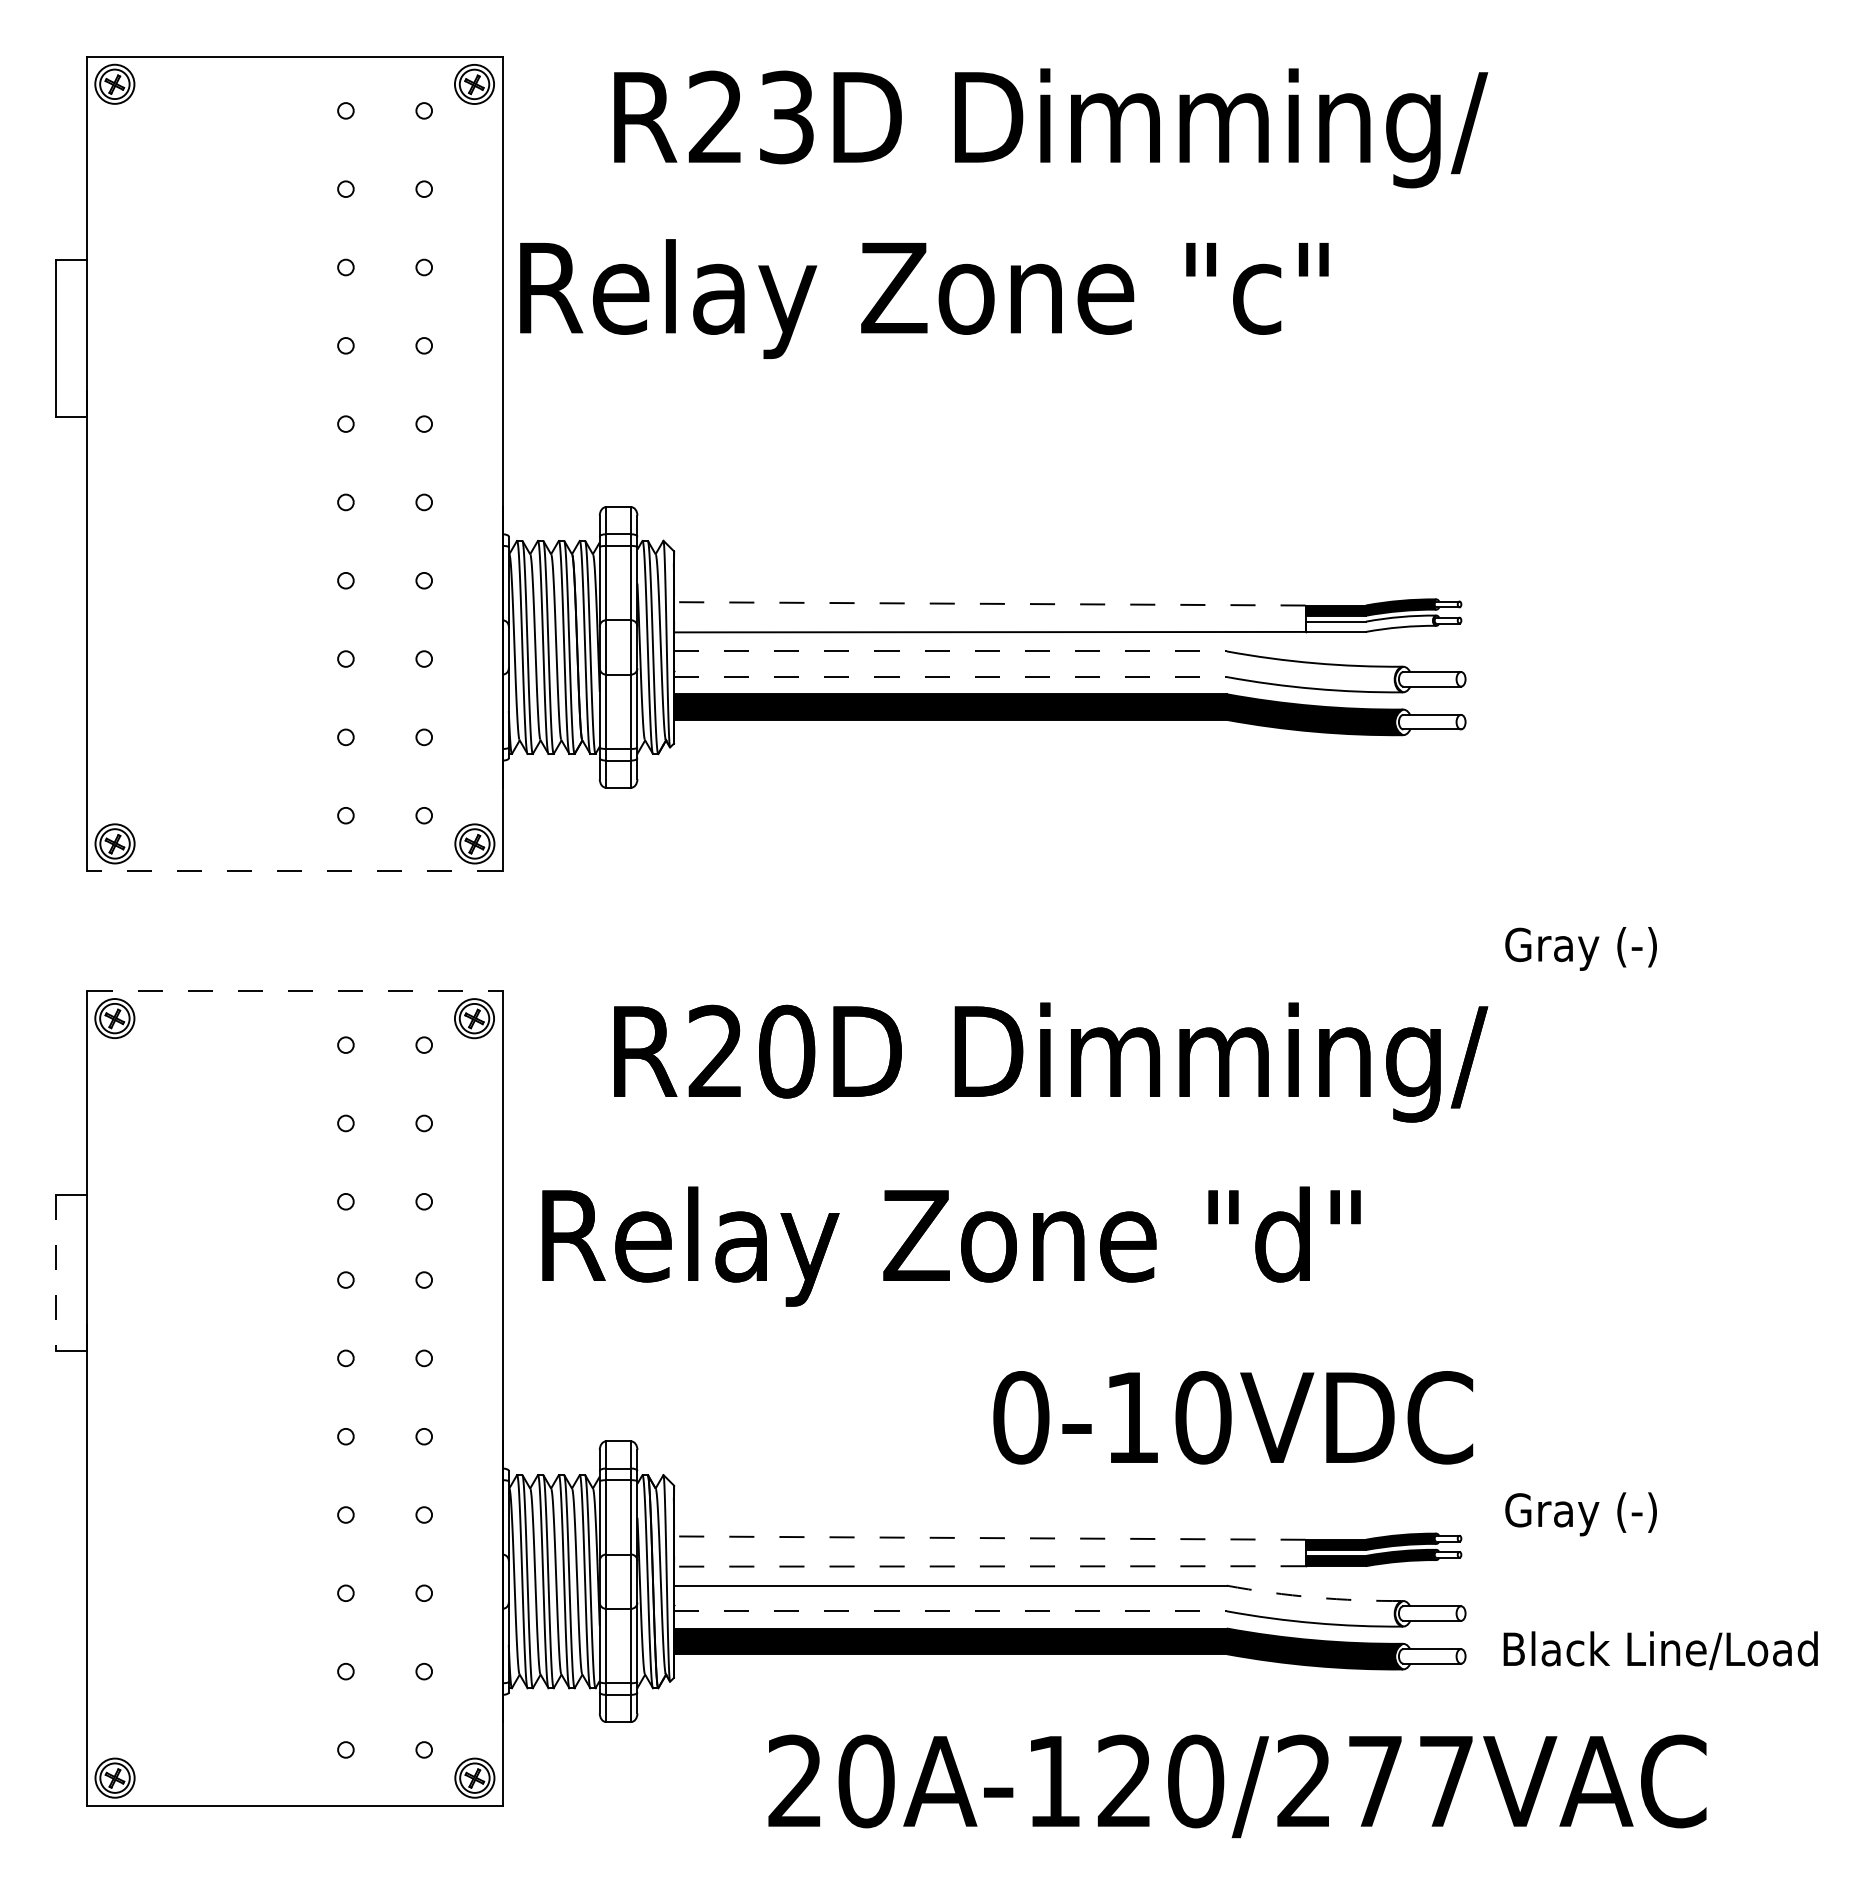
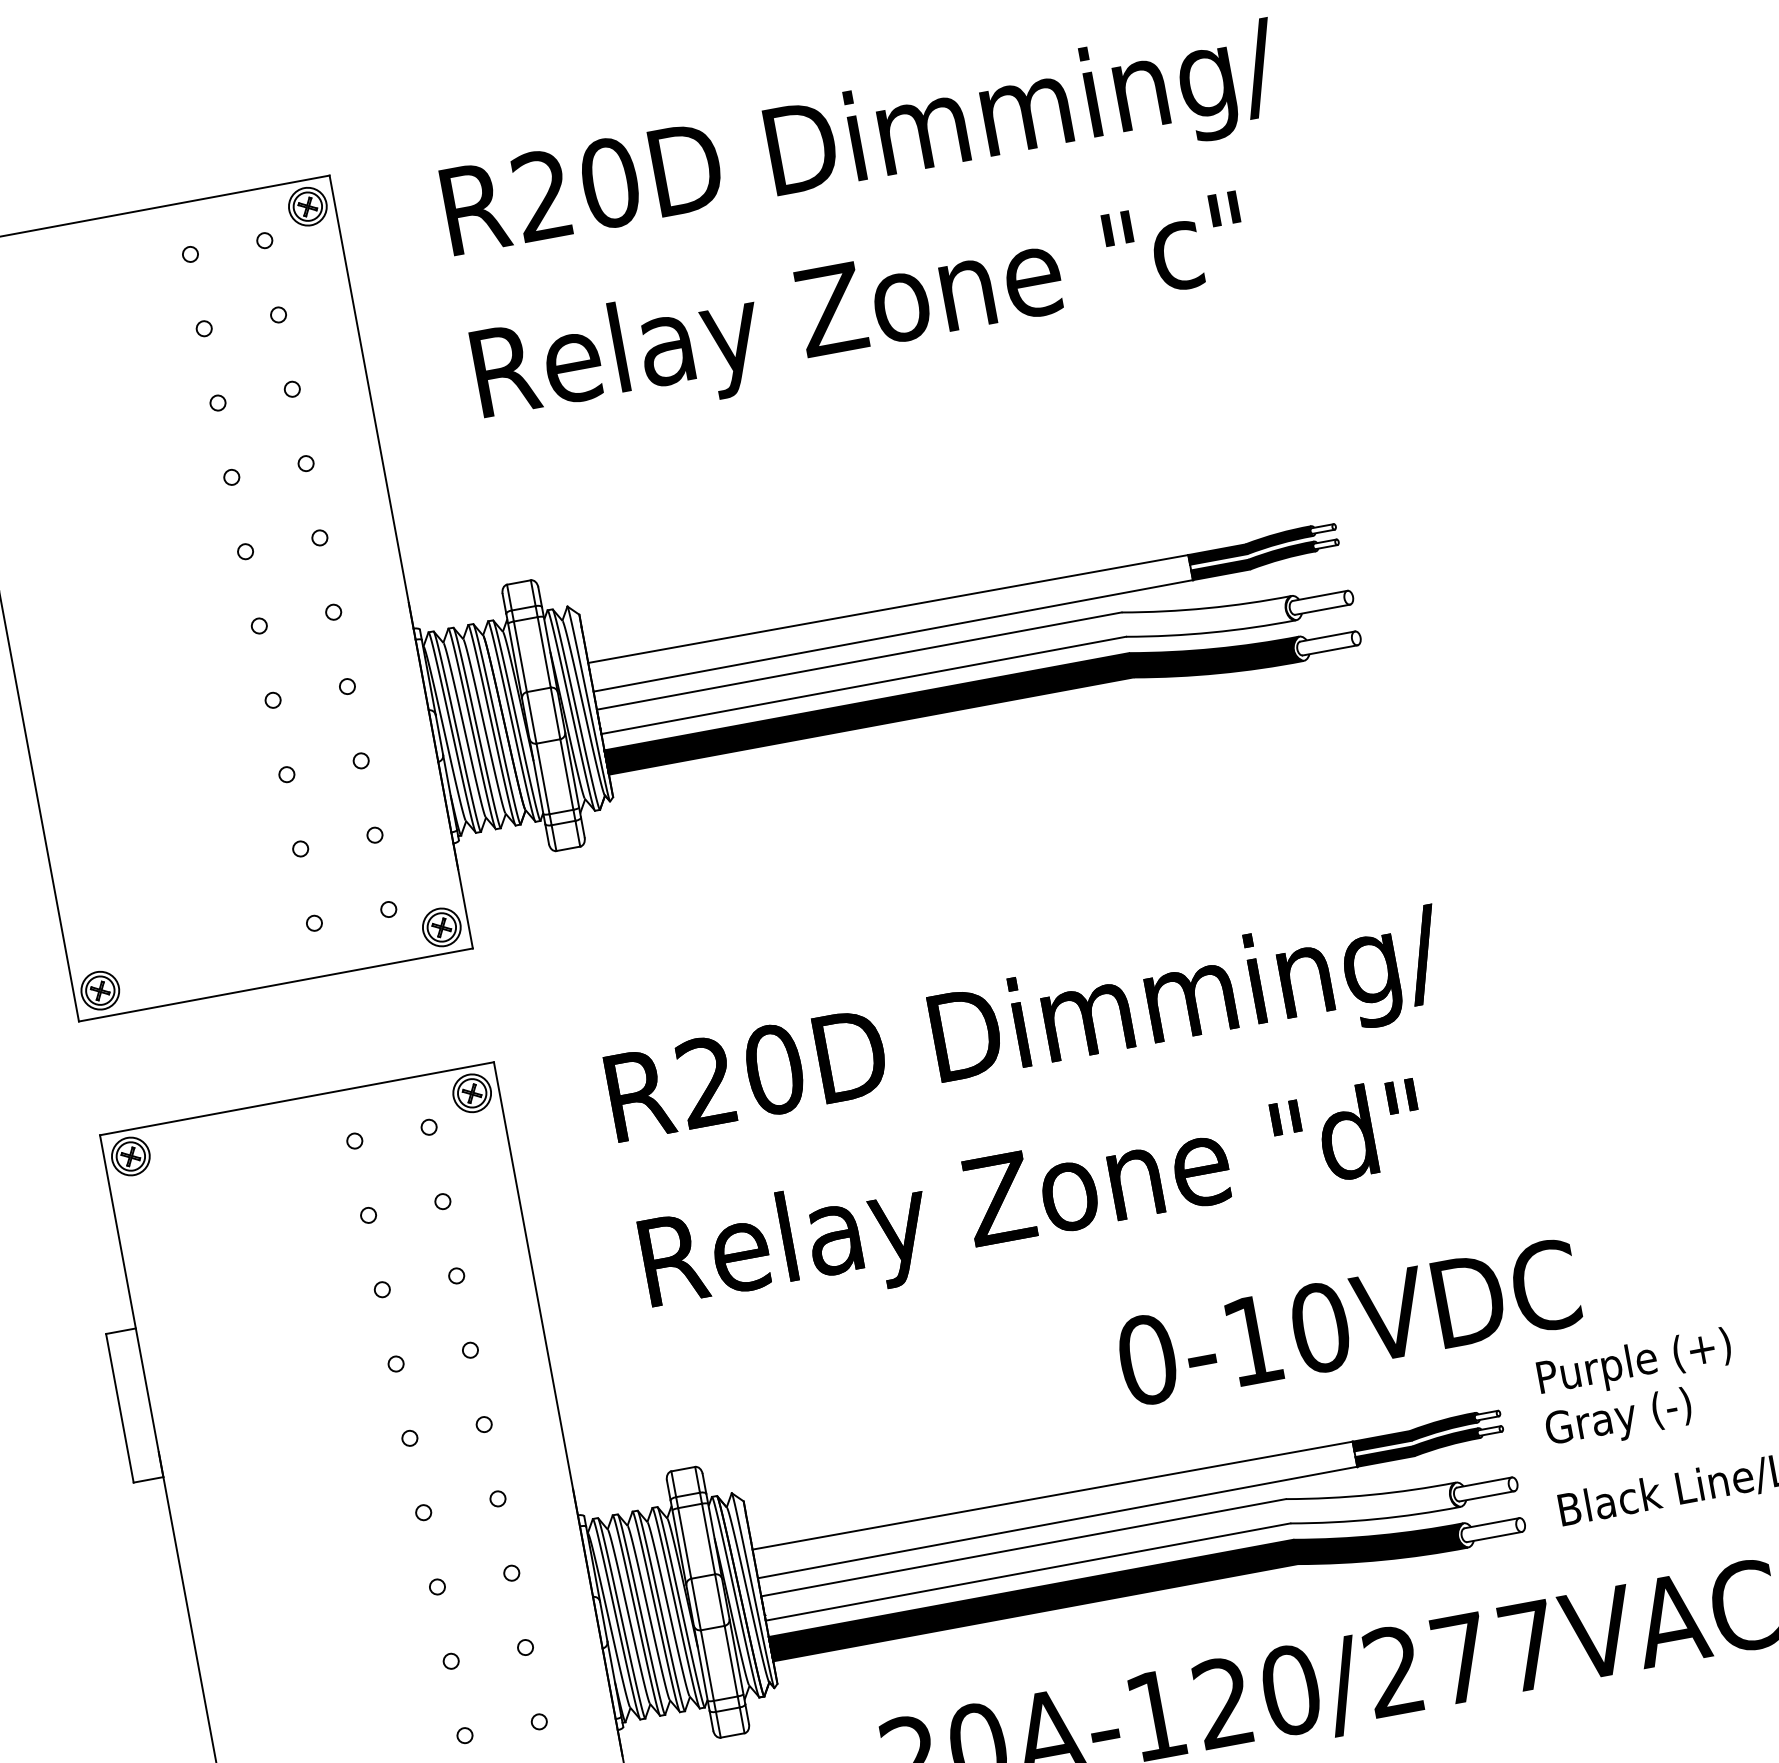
text: (787, 117) -> (610, 183), R23D -> R20D
text: (924, 298) -> (861, 314), moved
line: (989, 603) -> (887, 608), dashed -> solid
fill: (1370, 623) -> (1253, 560), added
line: (950, 651) -> (859, 661), dashed -> solid
line: (950, 677) -> (863, 685), dashed -> solid
line: (295, 871) -> (276, 985), dashed -> solid
text: (1580, 948) -> (1618, 1419), moved
line: (295, 991) -> (297, 1099), dashed -> solid
text: (951, 1246) -> (1034, 1202), moved
line: (56, 1273) -> (120, 1408), dashed -> solid
text: (1233, 1417) -> (1349, 1322), moved
text: (1606, 1514) -> (1633, 1364), Gray (-) -> Purple (+)
line: (989, 1538) -> (1052, 1496), dashed -> solid
line: (989, 1566) -> (1057, 1522), dashed -> solid
arc: (1314, 1597) -> (1371, 1494), dashed -> solid
line: (950, 1611) -> (1028, 1572), dashed -> solid

